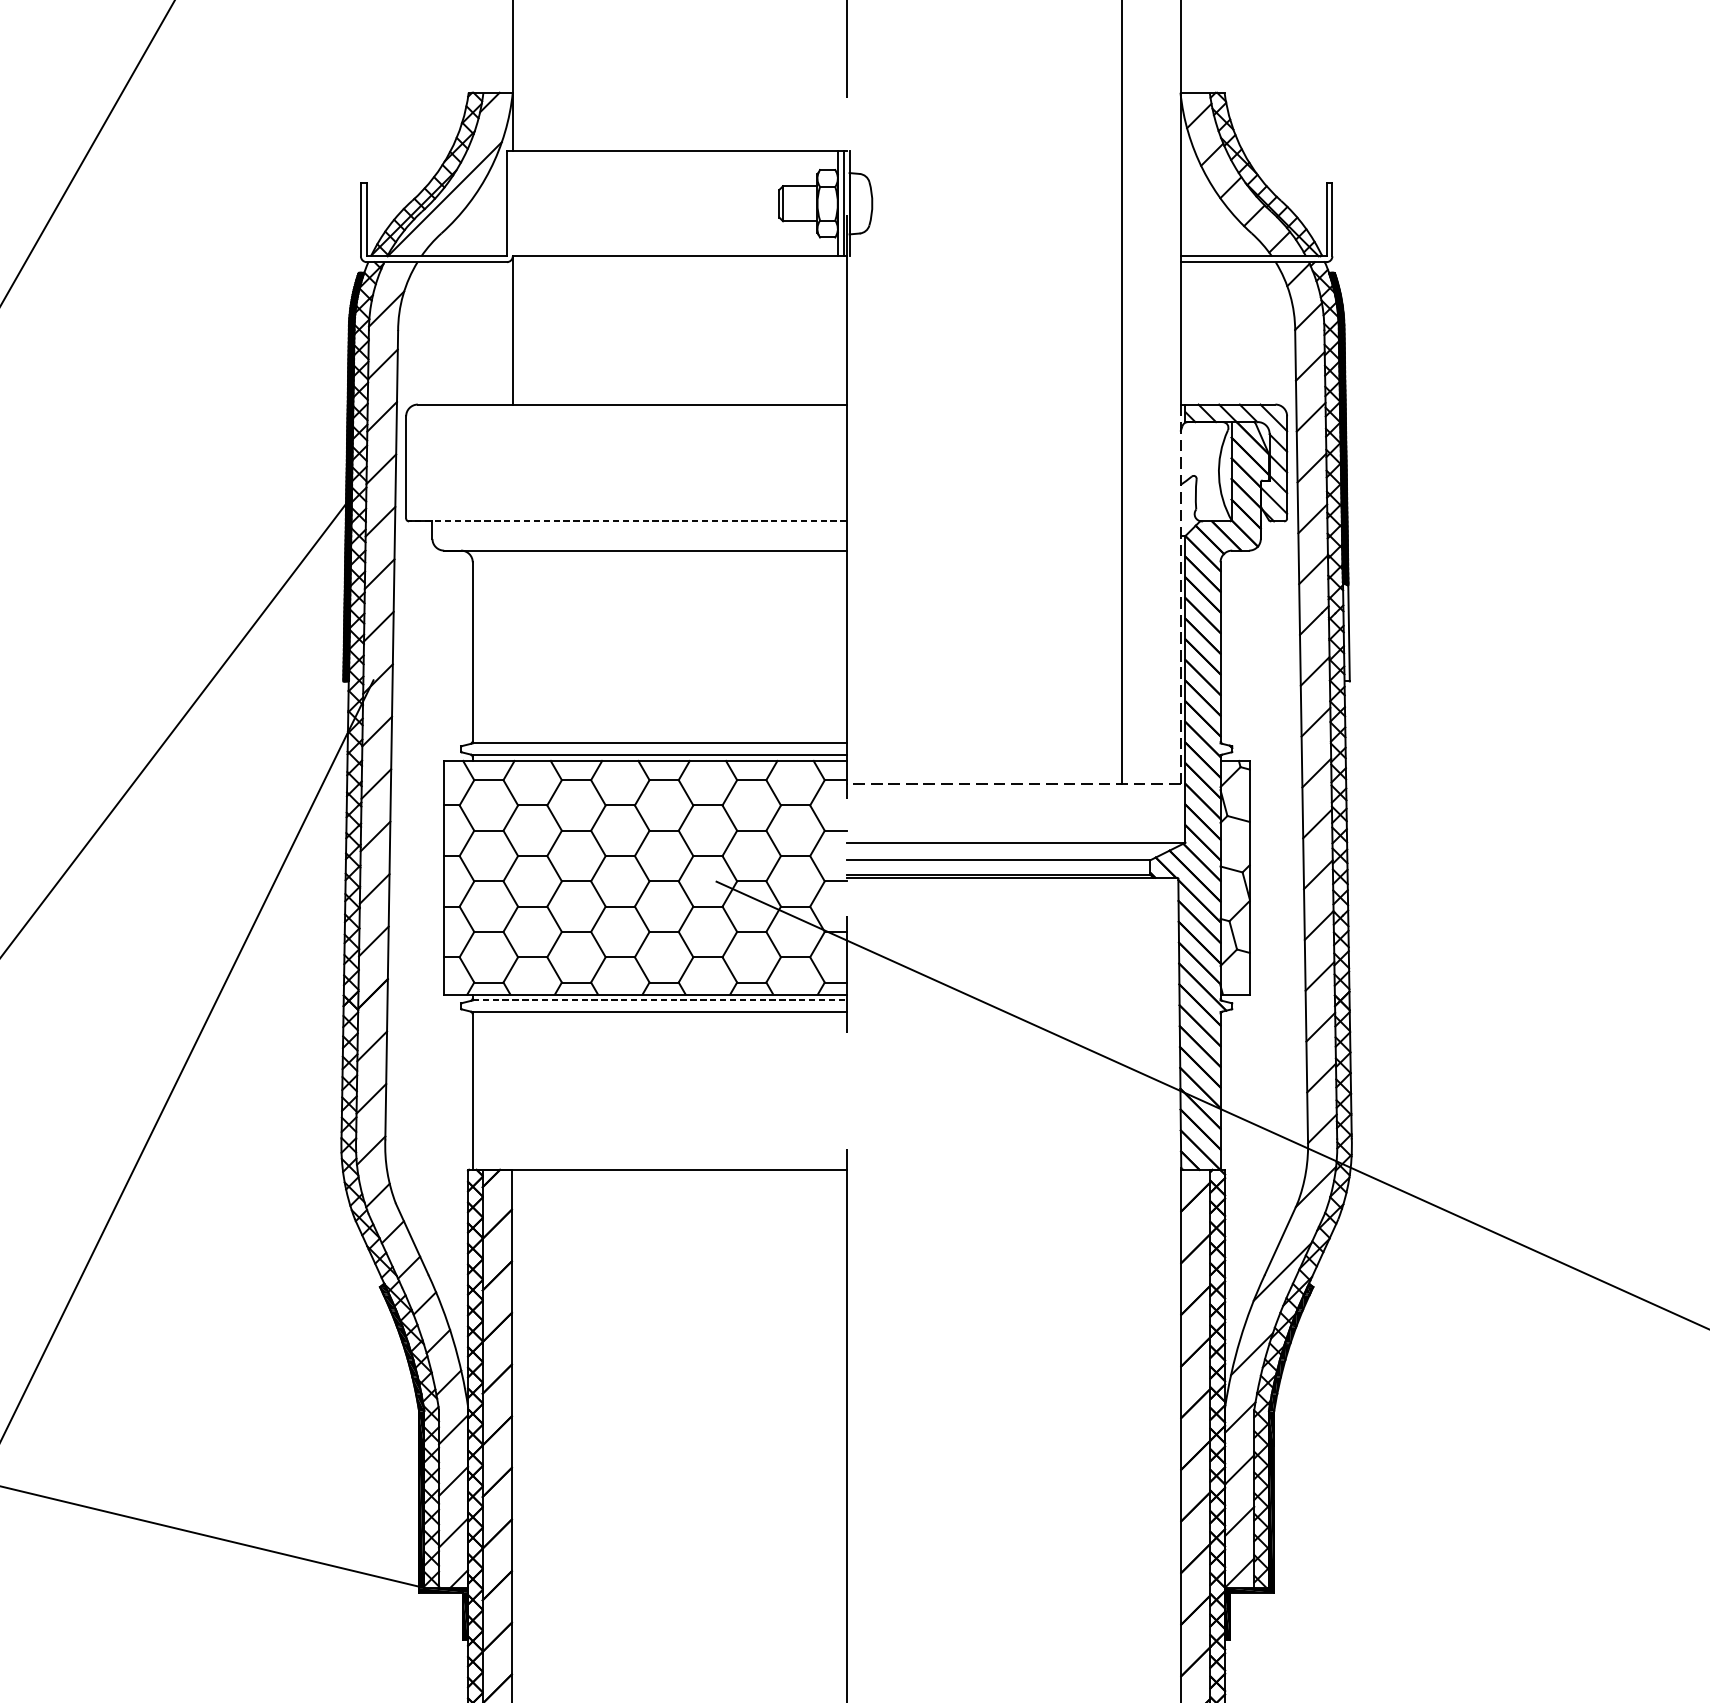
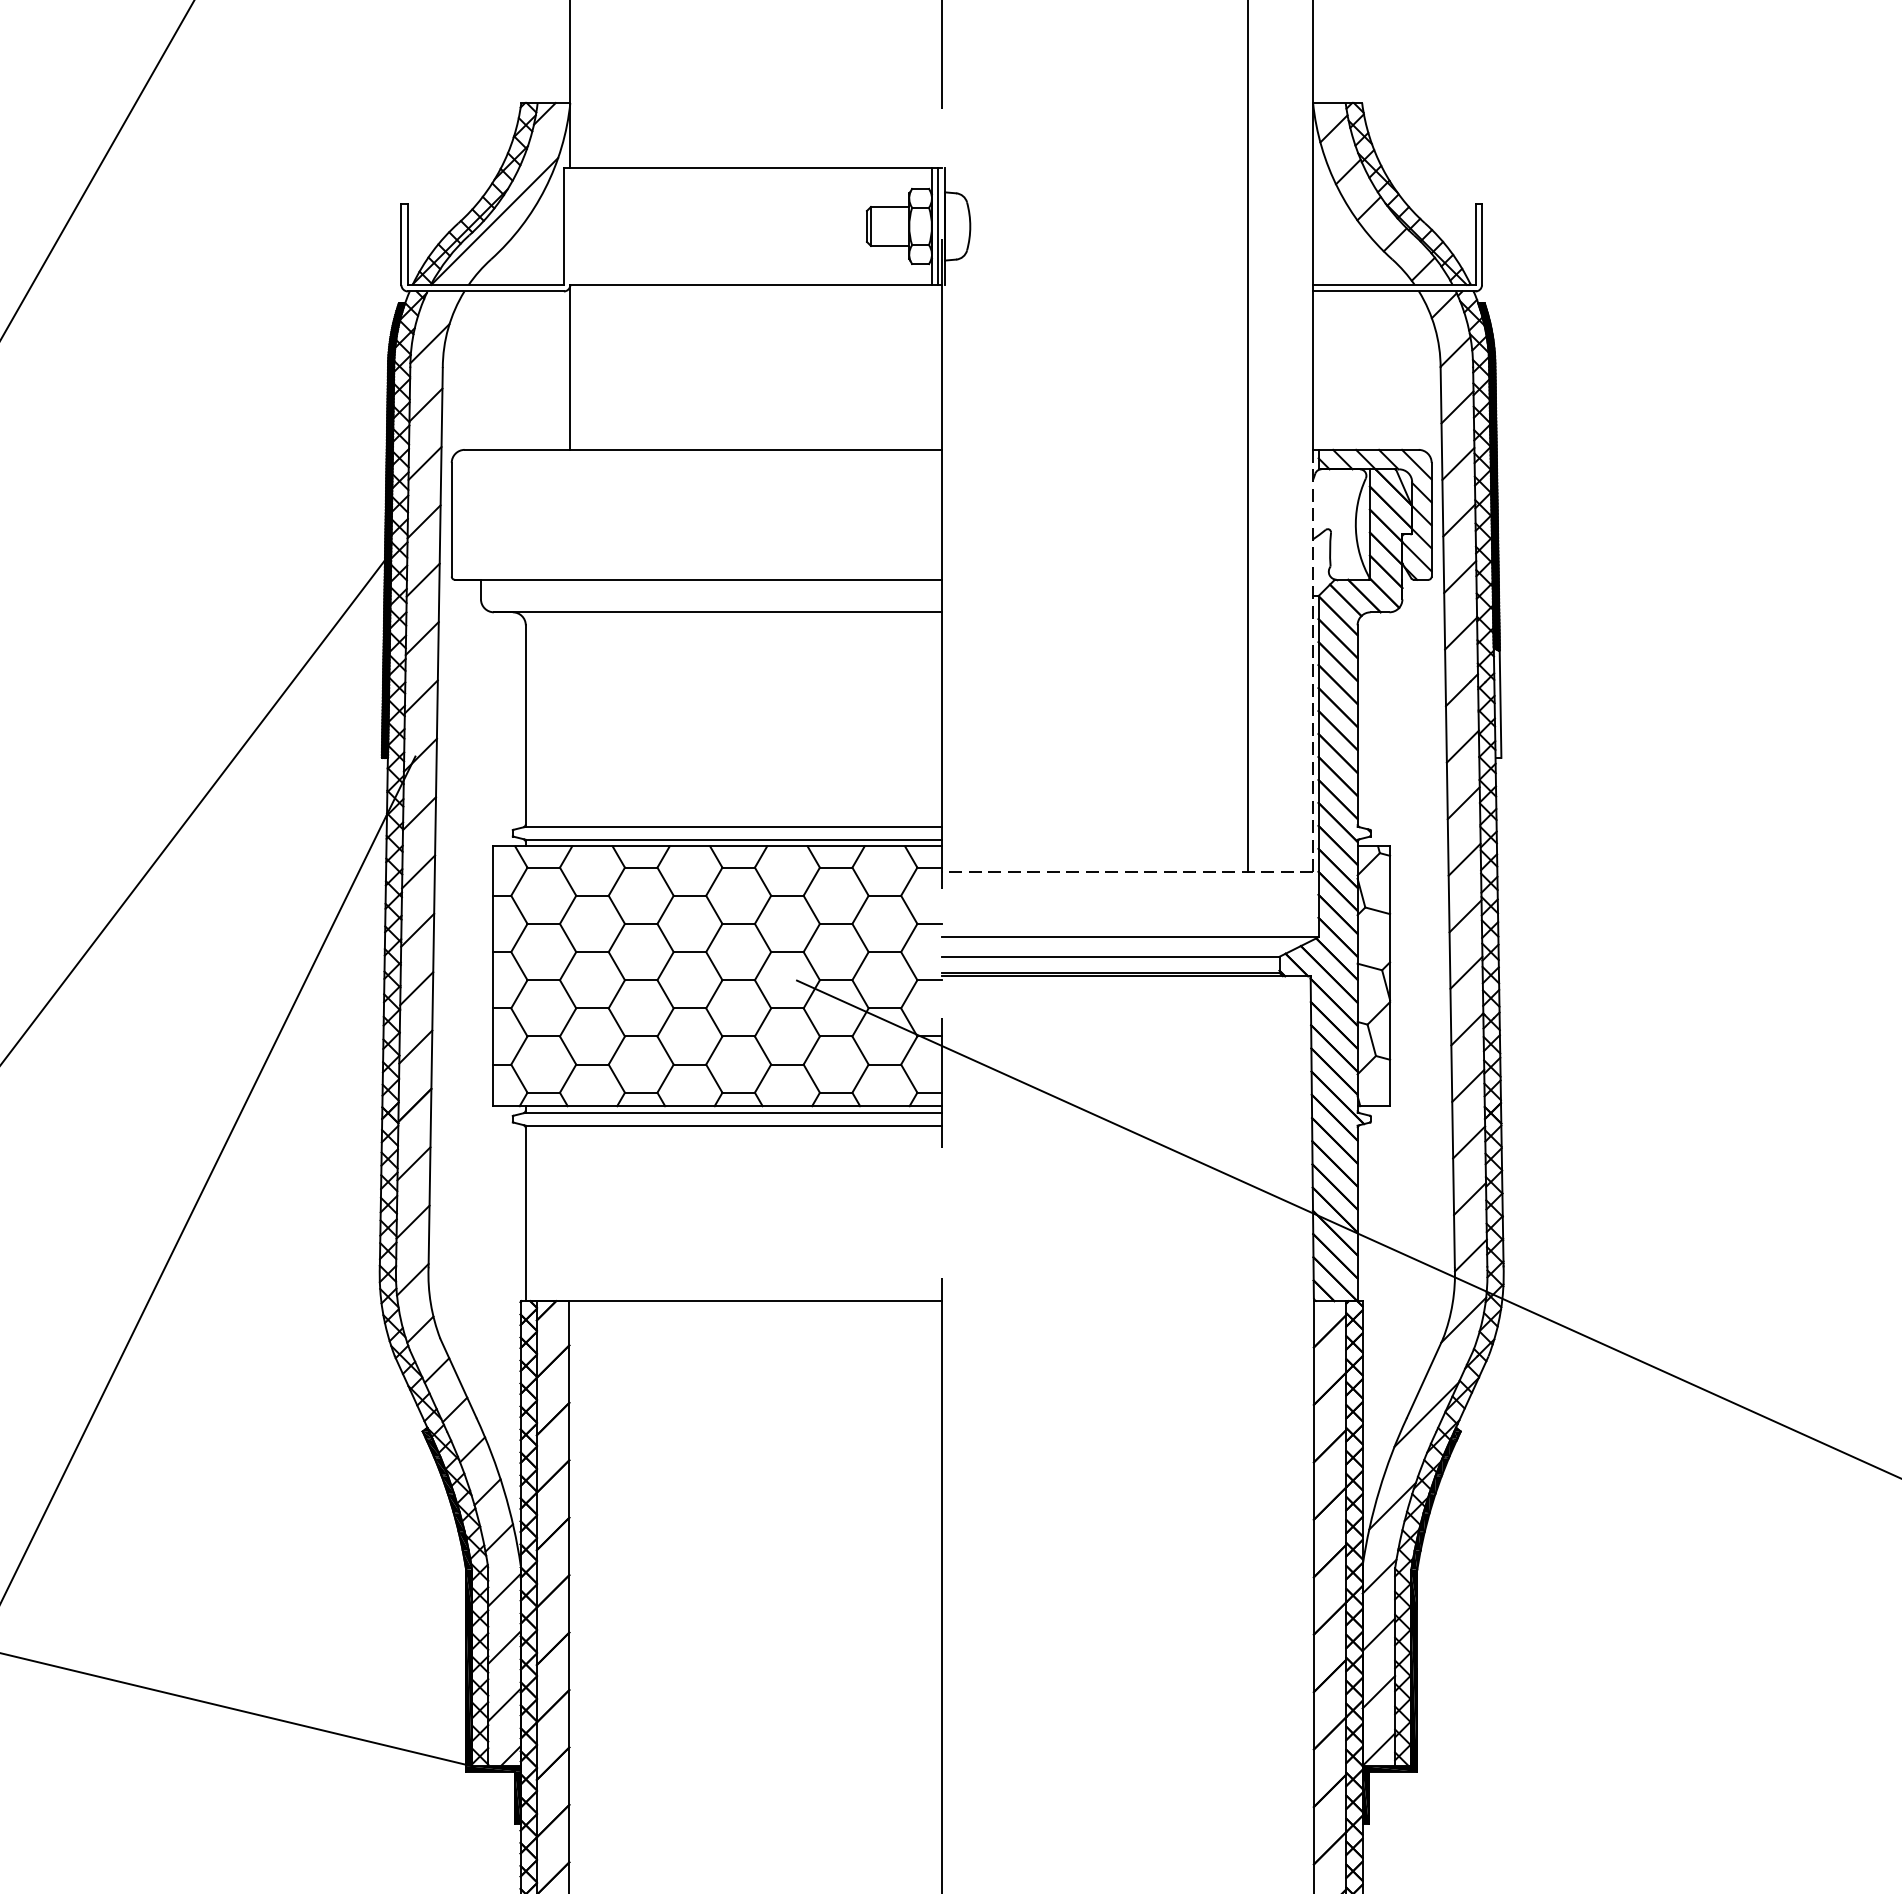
line: (627, 521) -> (697, 579), dashed -> solid
line: (659, 1000) -> (733, 1112), dashed -> solid

